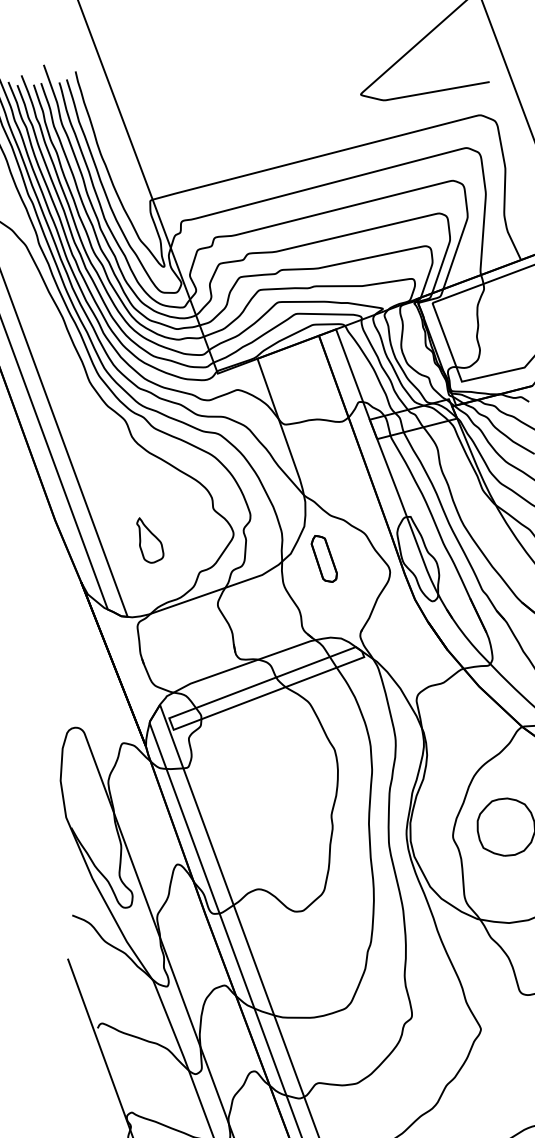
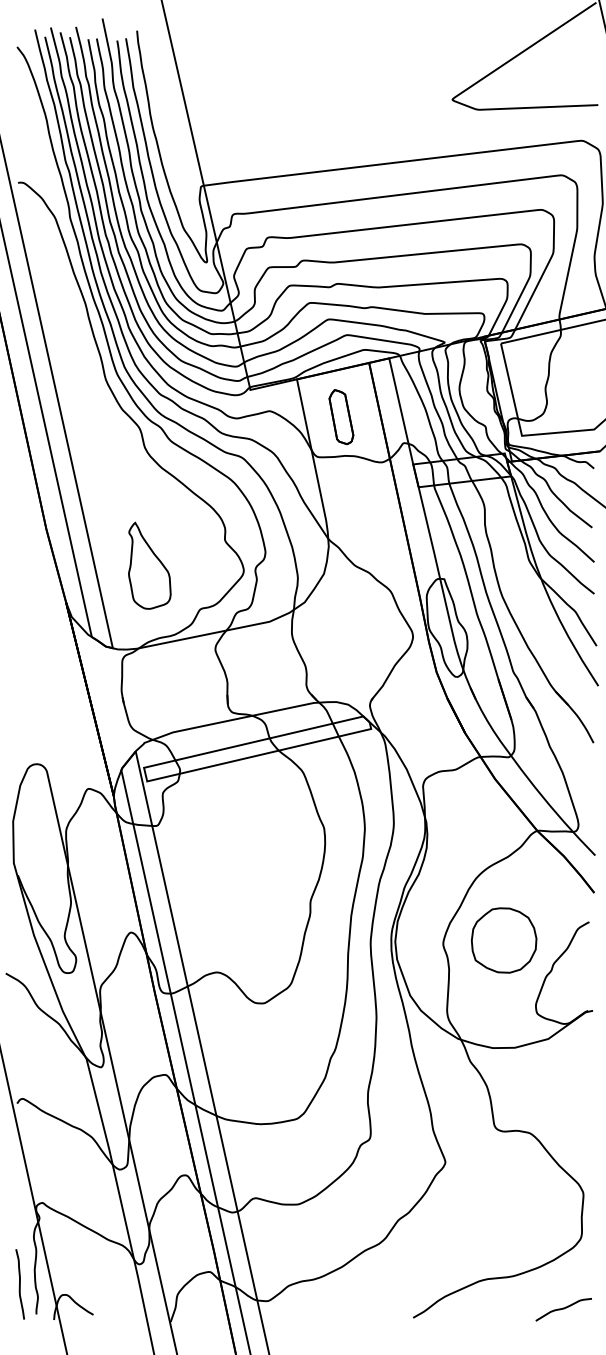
part: (150, 539) -> (149, 565), size x1.67
part: (324, 559) -> (341, 417), moved

